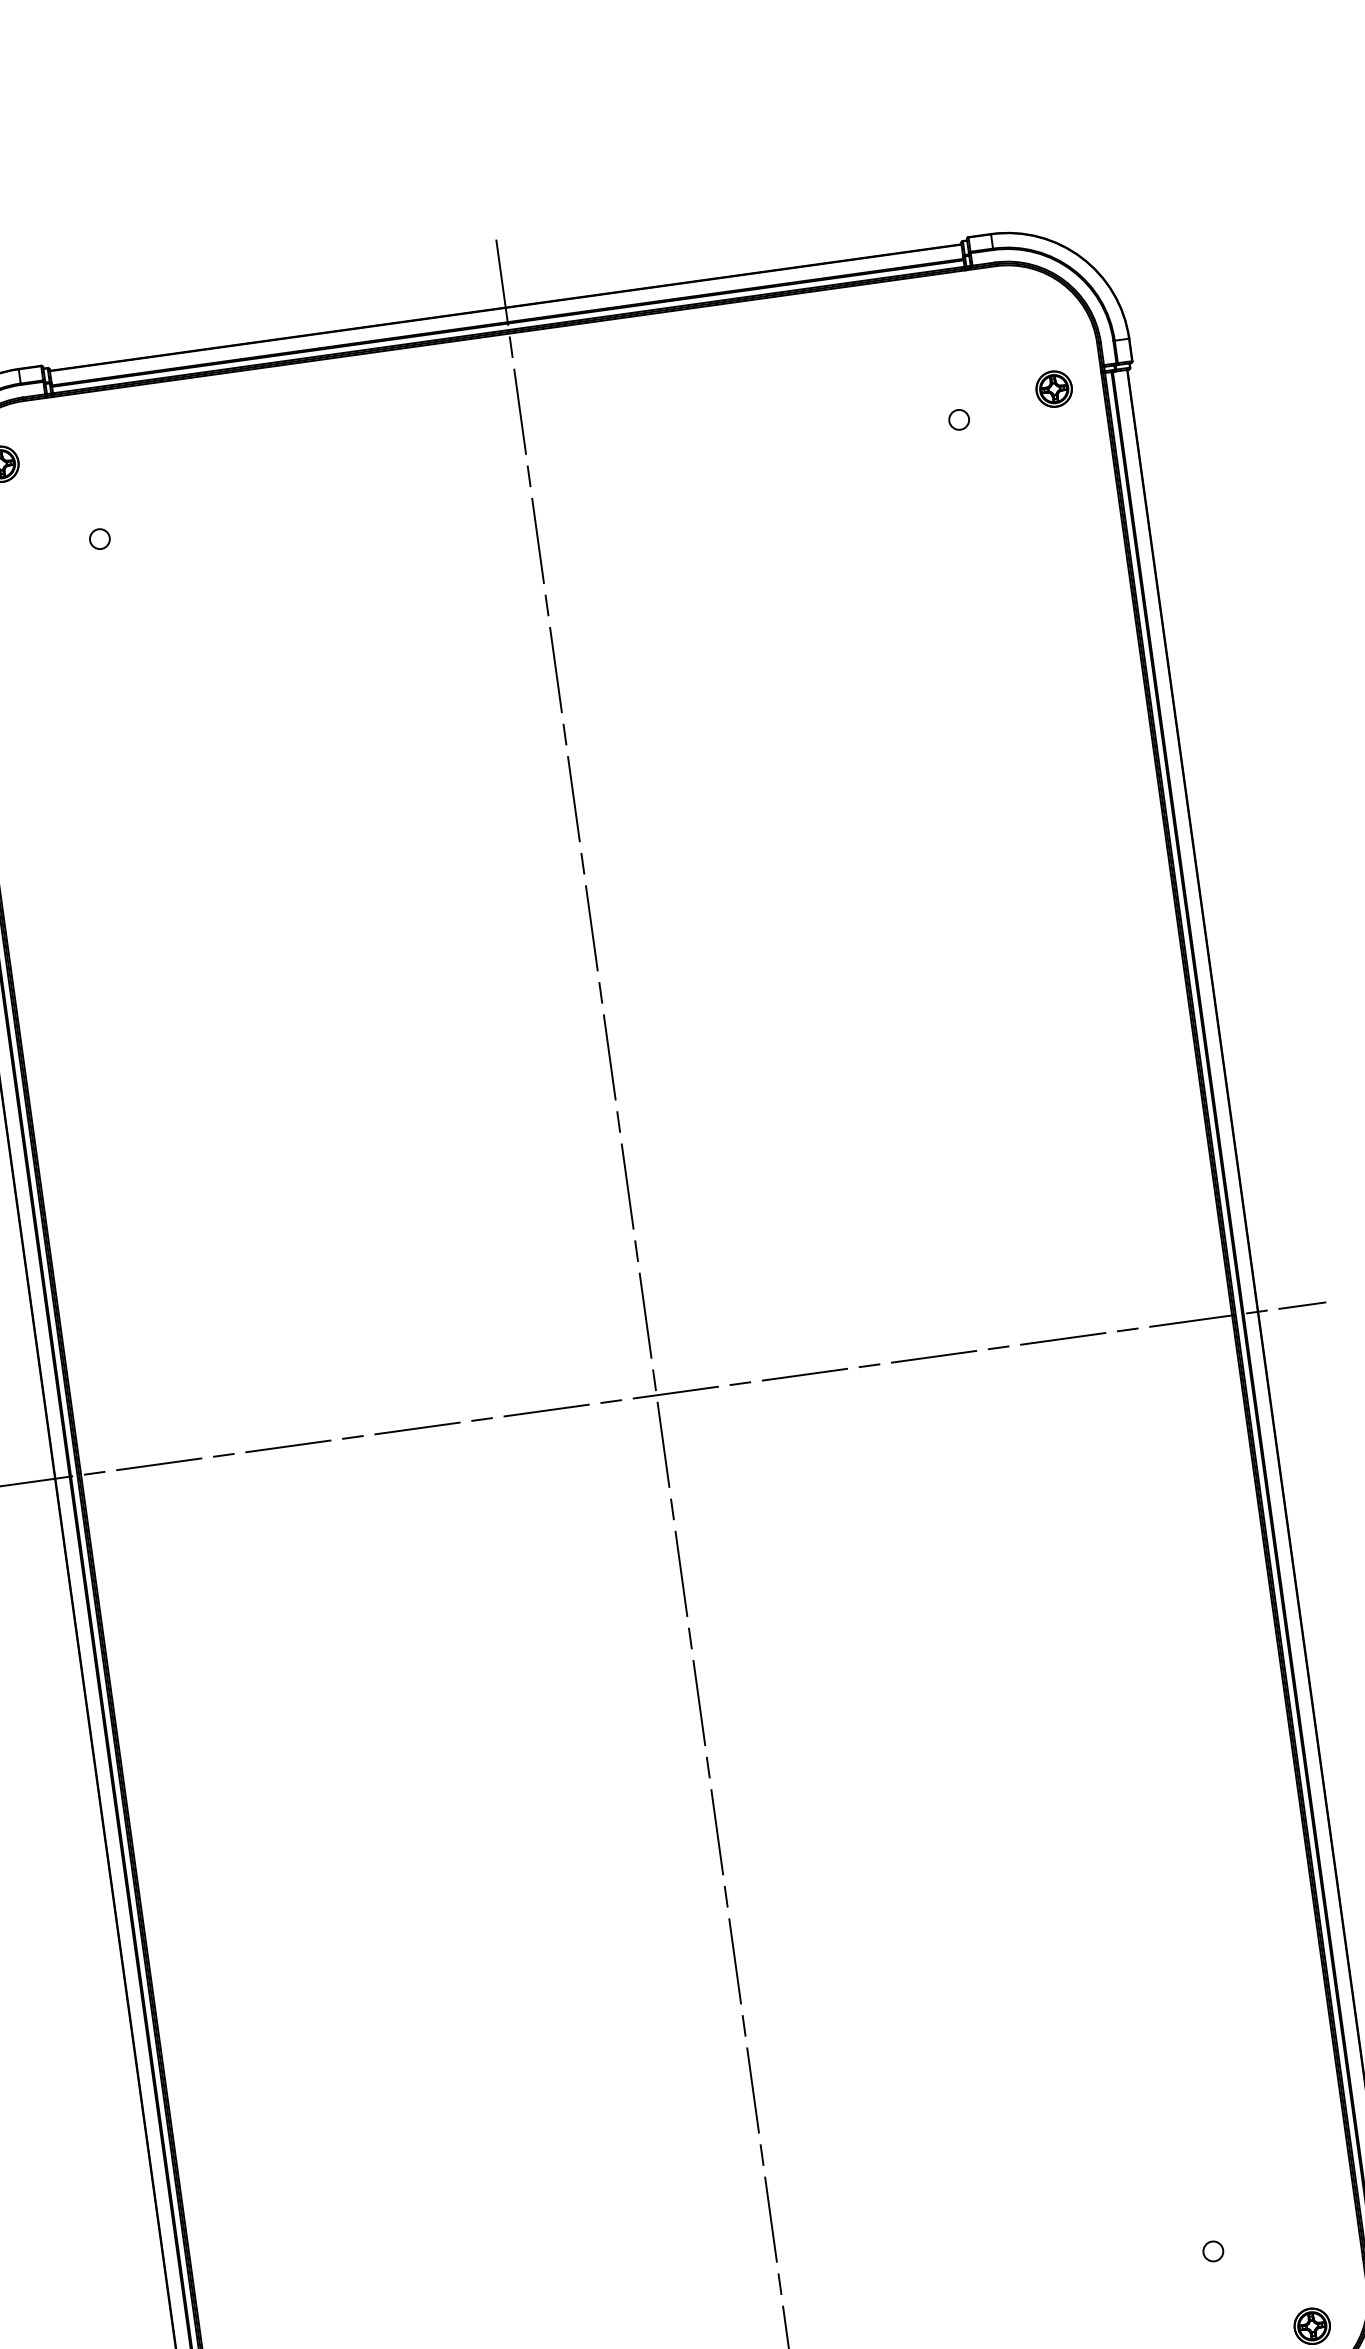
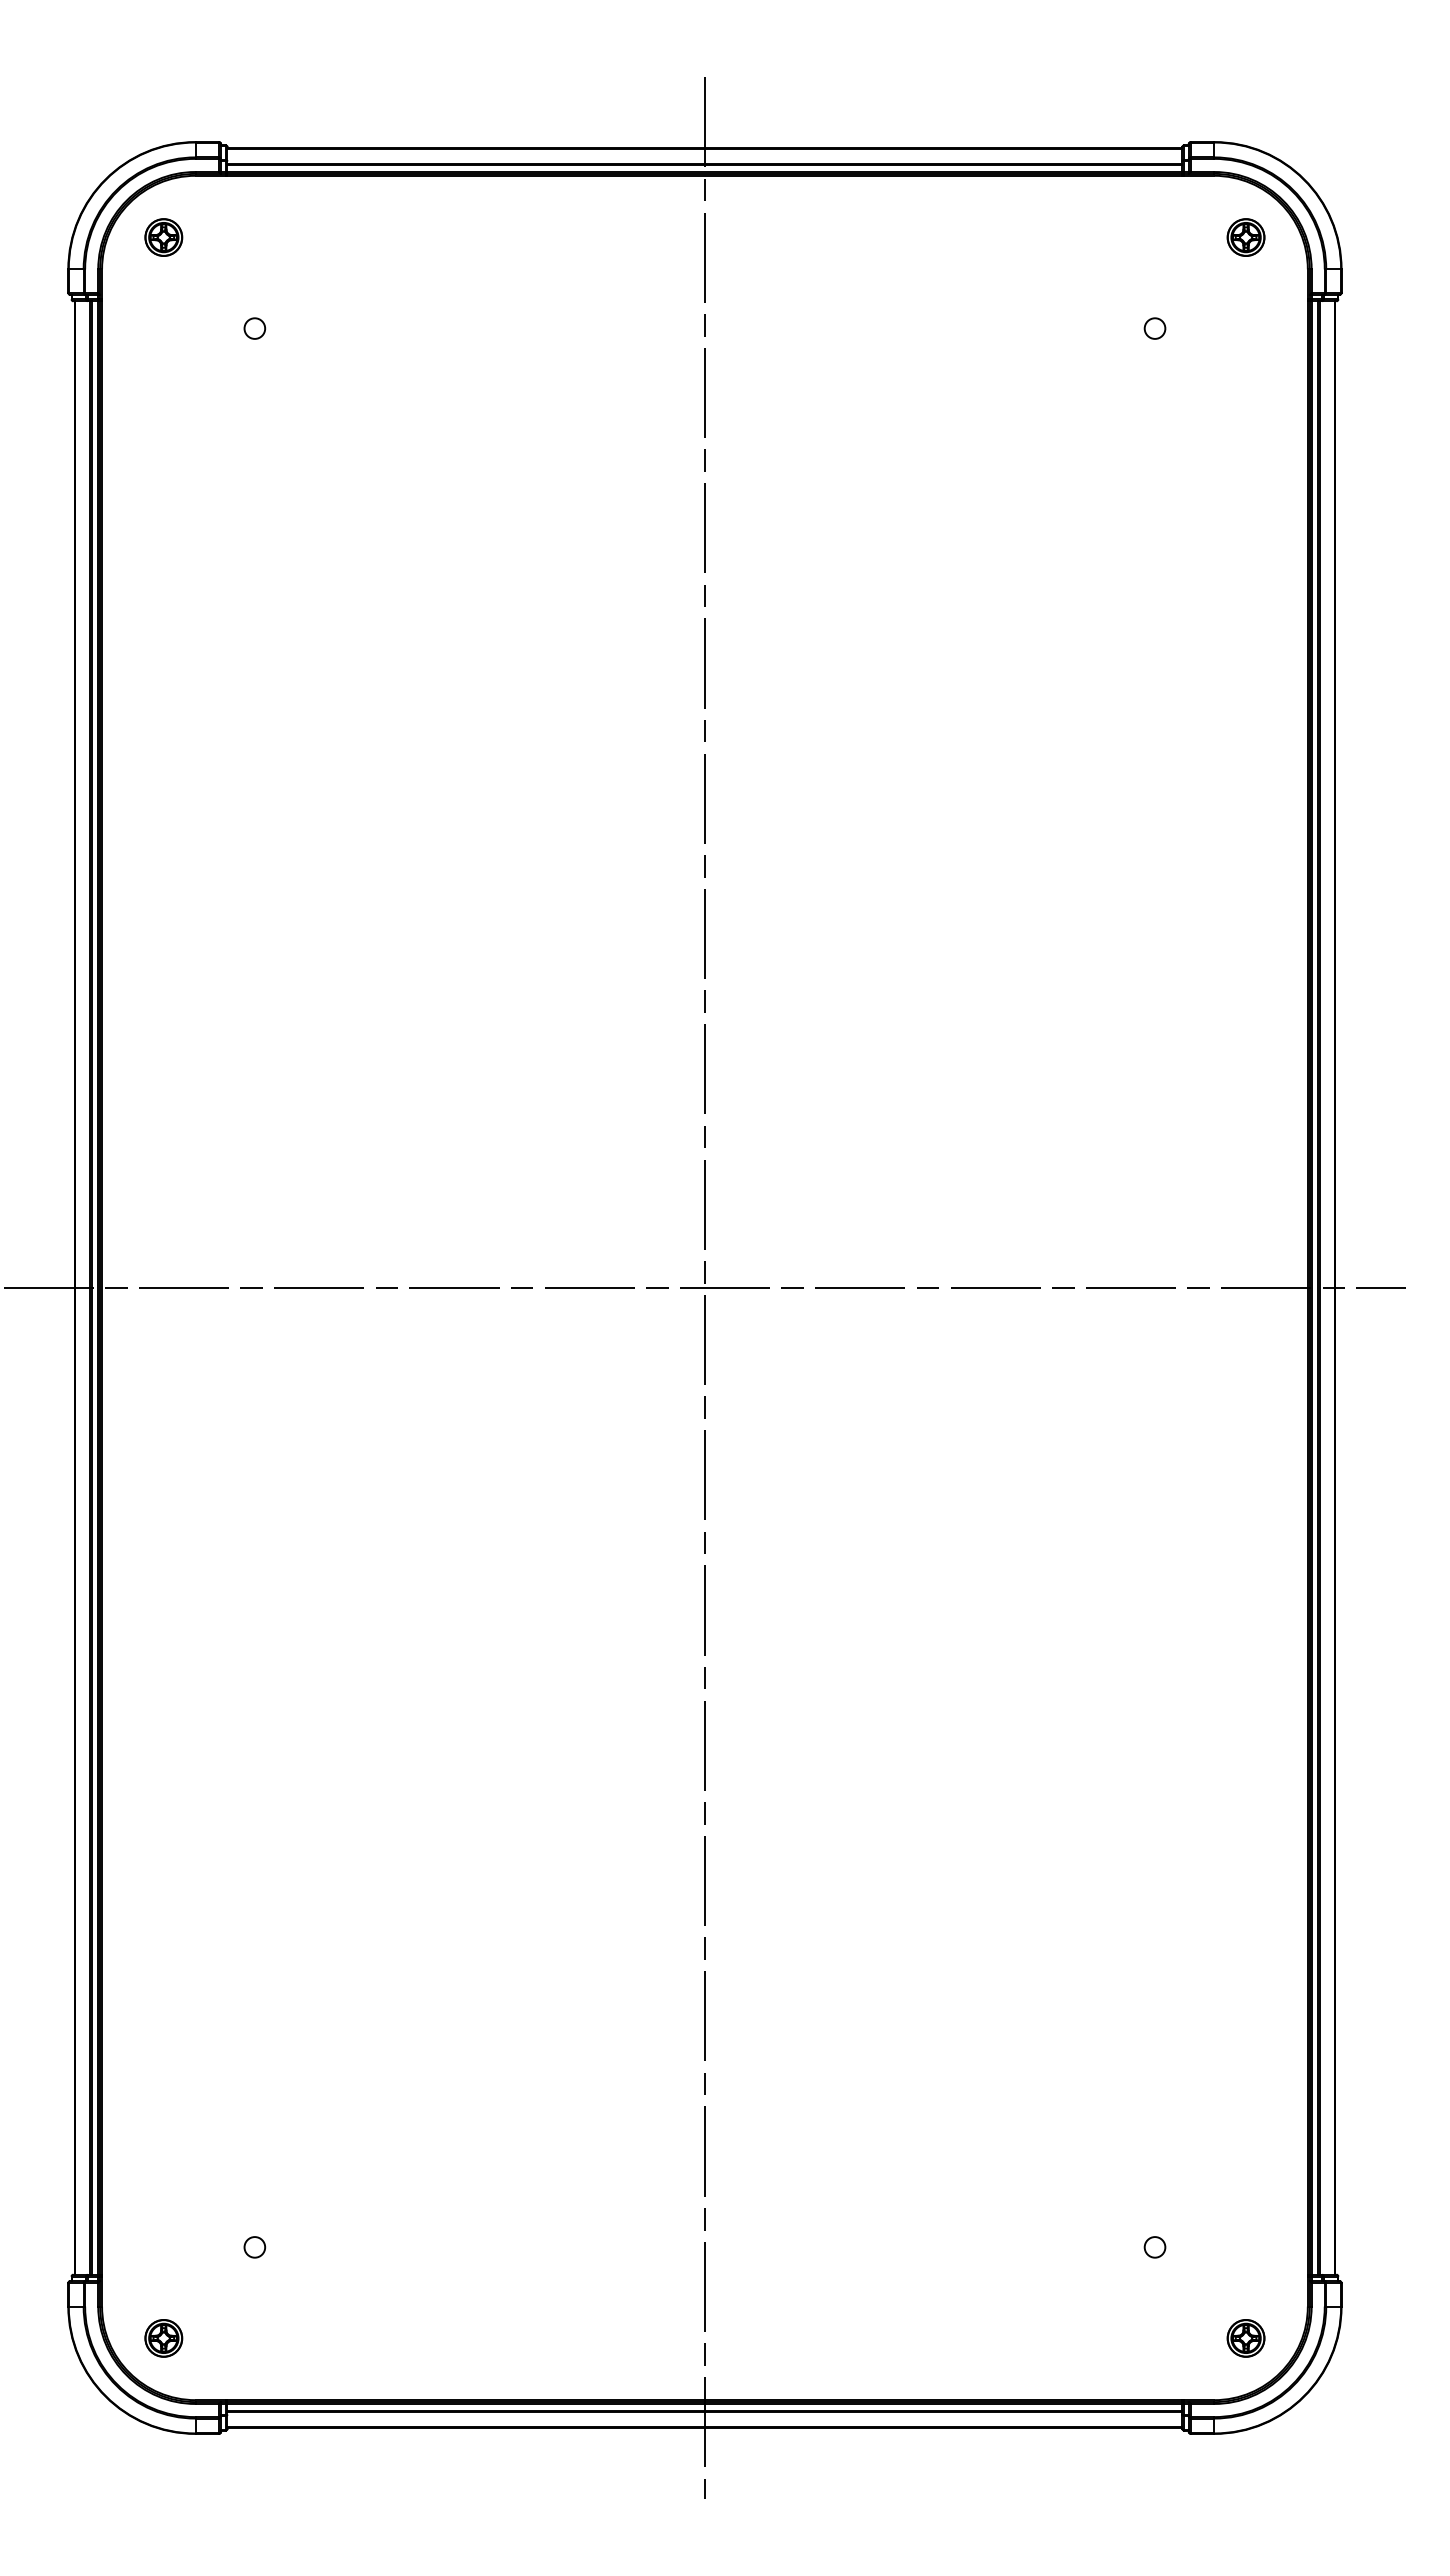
part: (1053, 389) -> (1245, 237), moved

